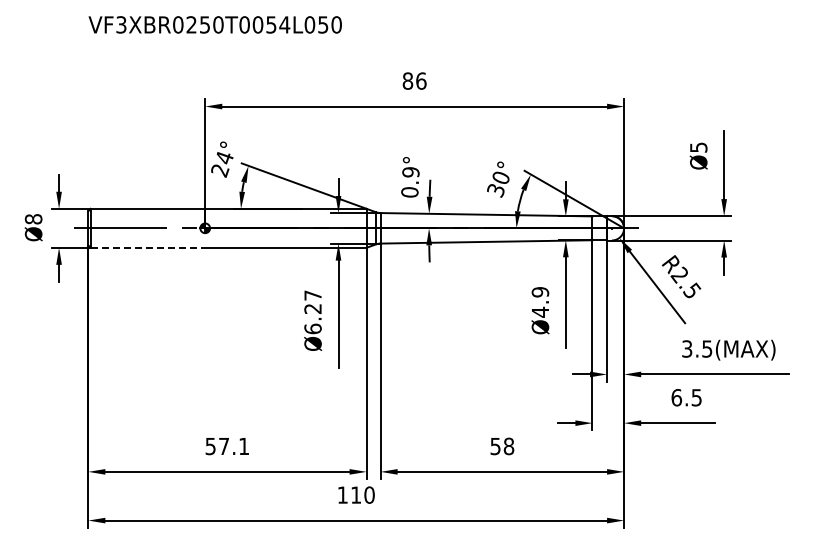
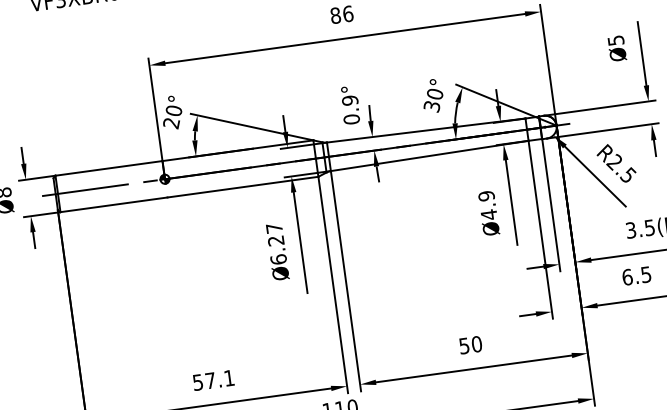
text: (224, 157) -> (173, 110), 24° -> 20°
line: (148, 247) -> (114, 204), dashed -> solid
text: (508, 446) -> (476, 344), 58 -> 50

